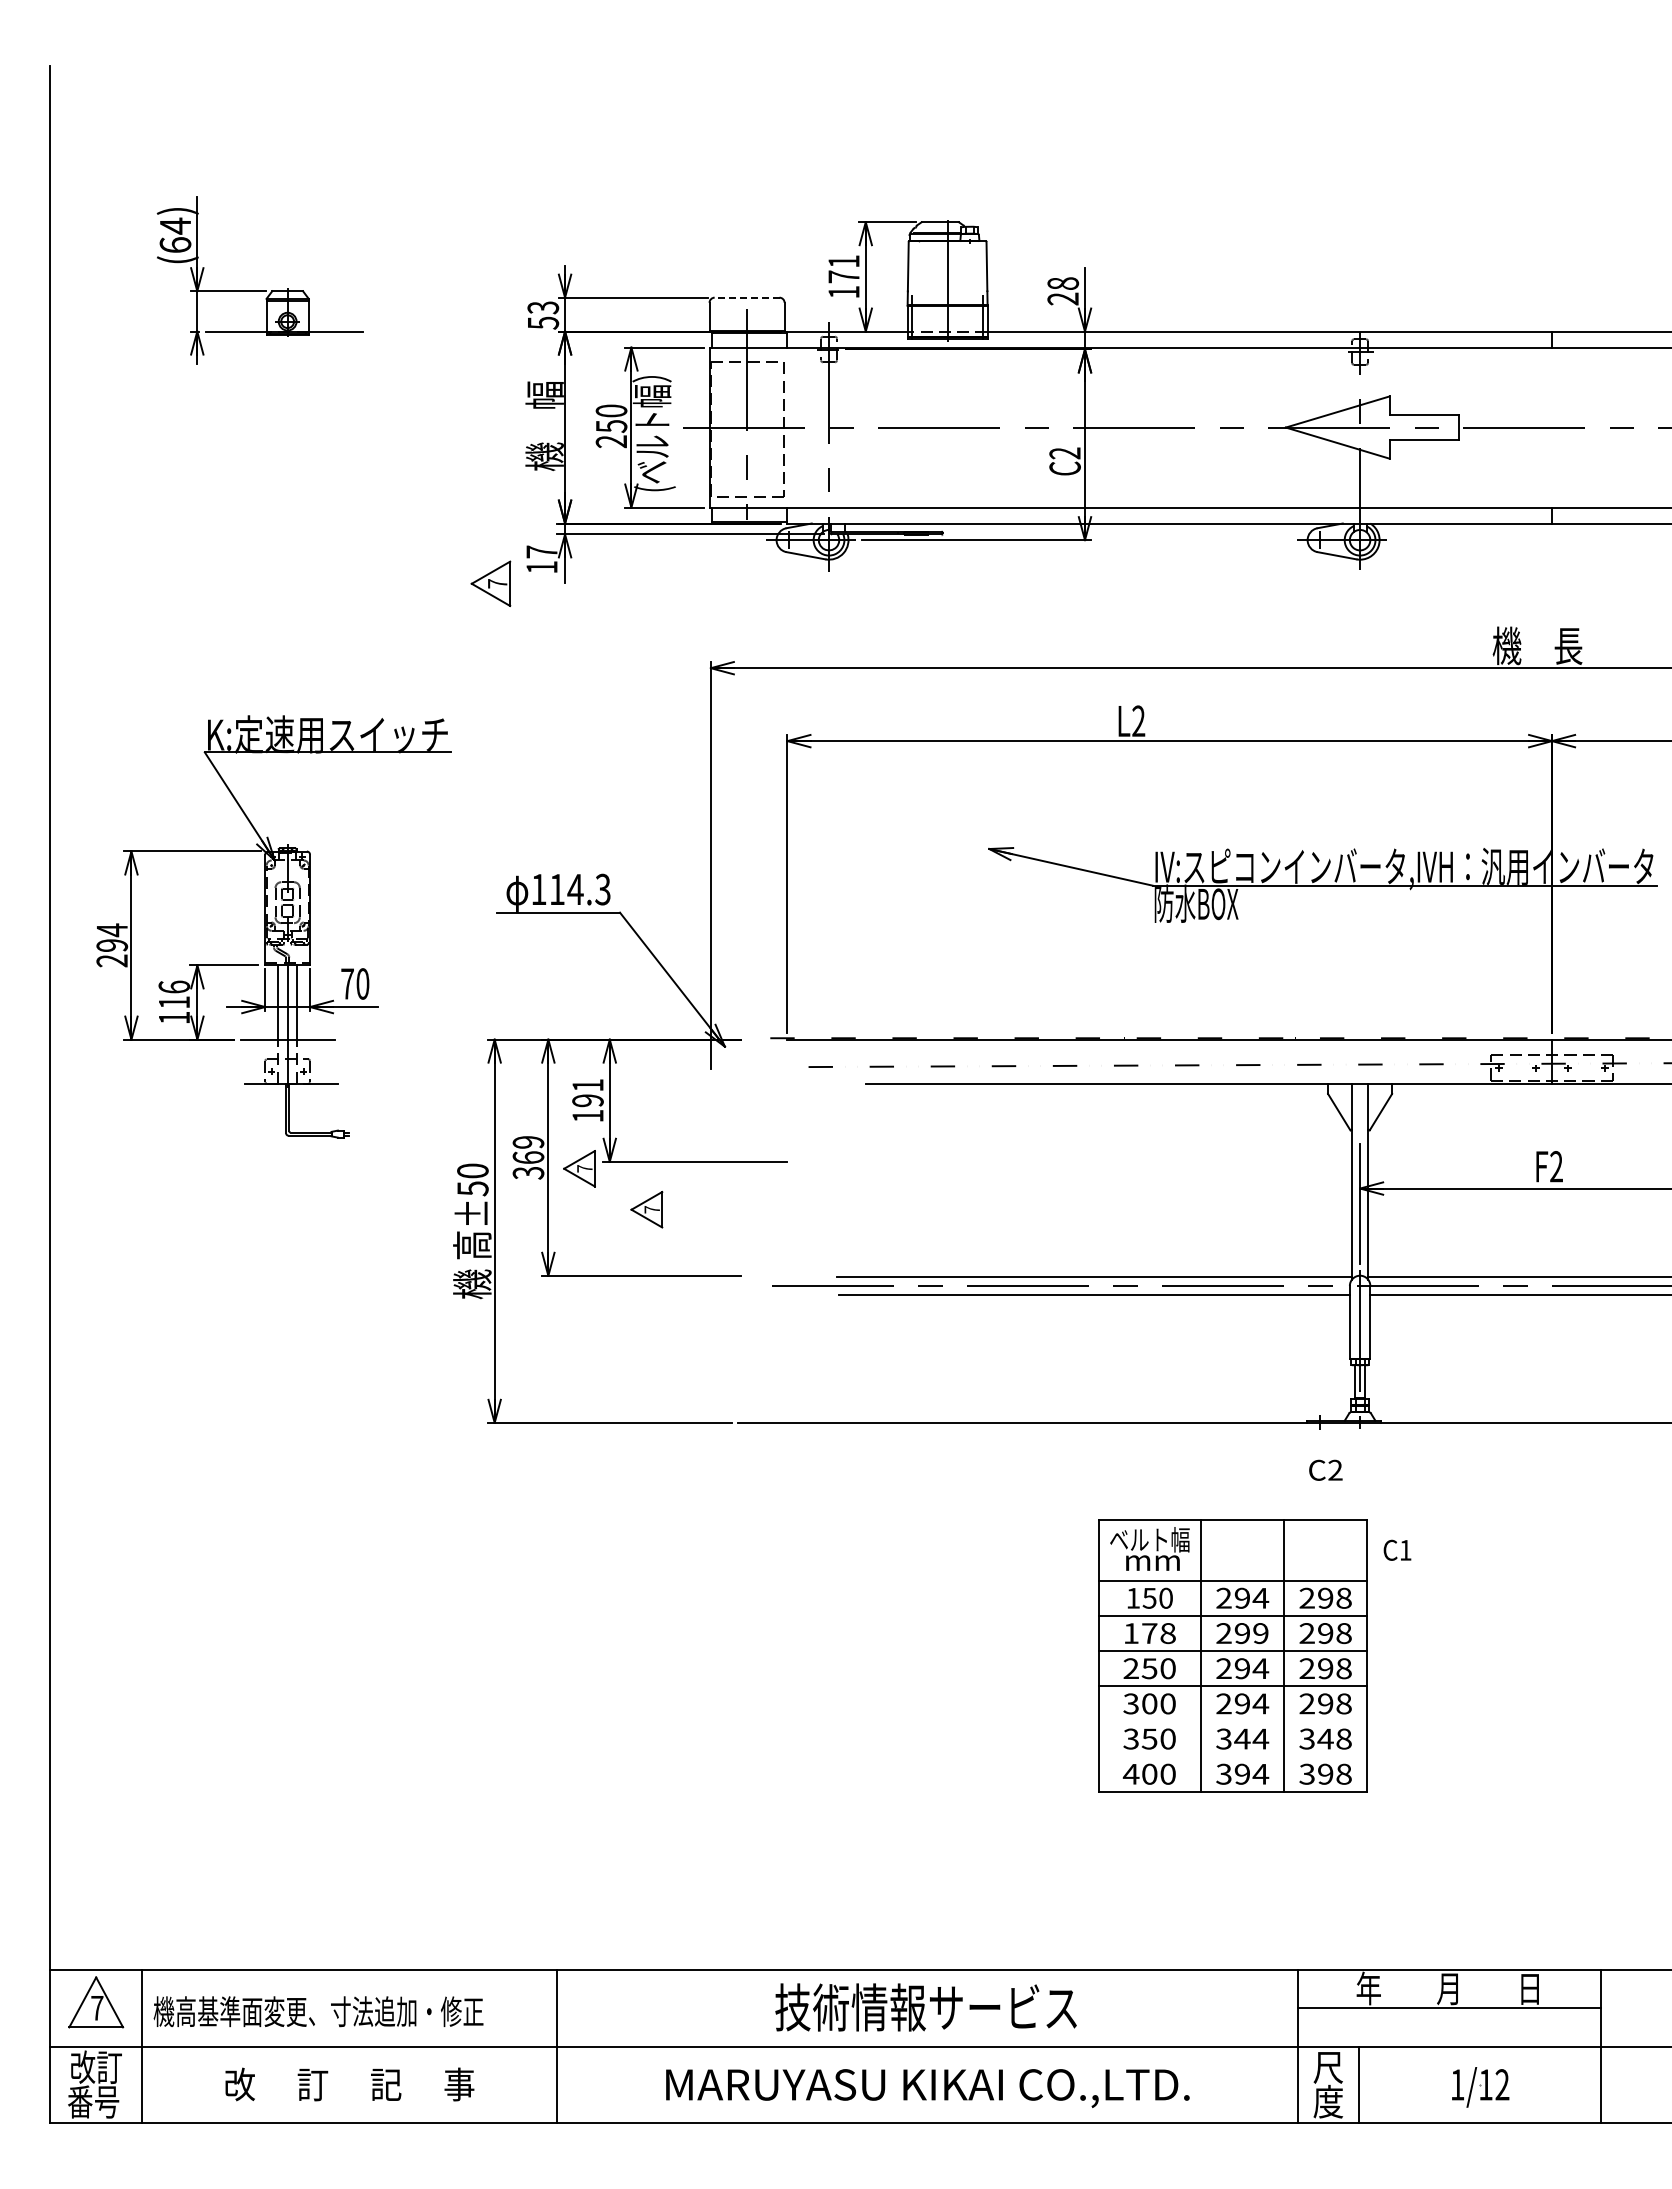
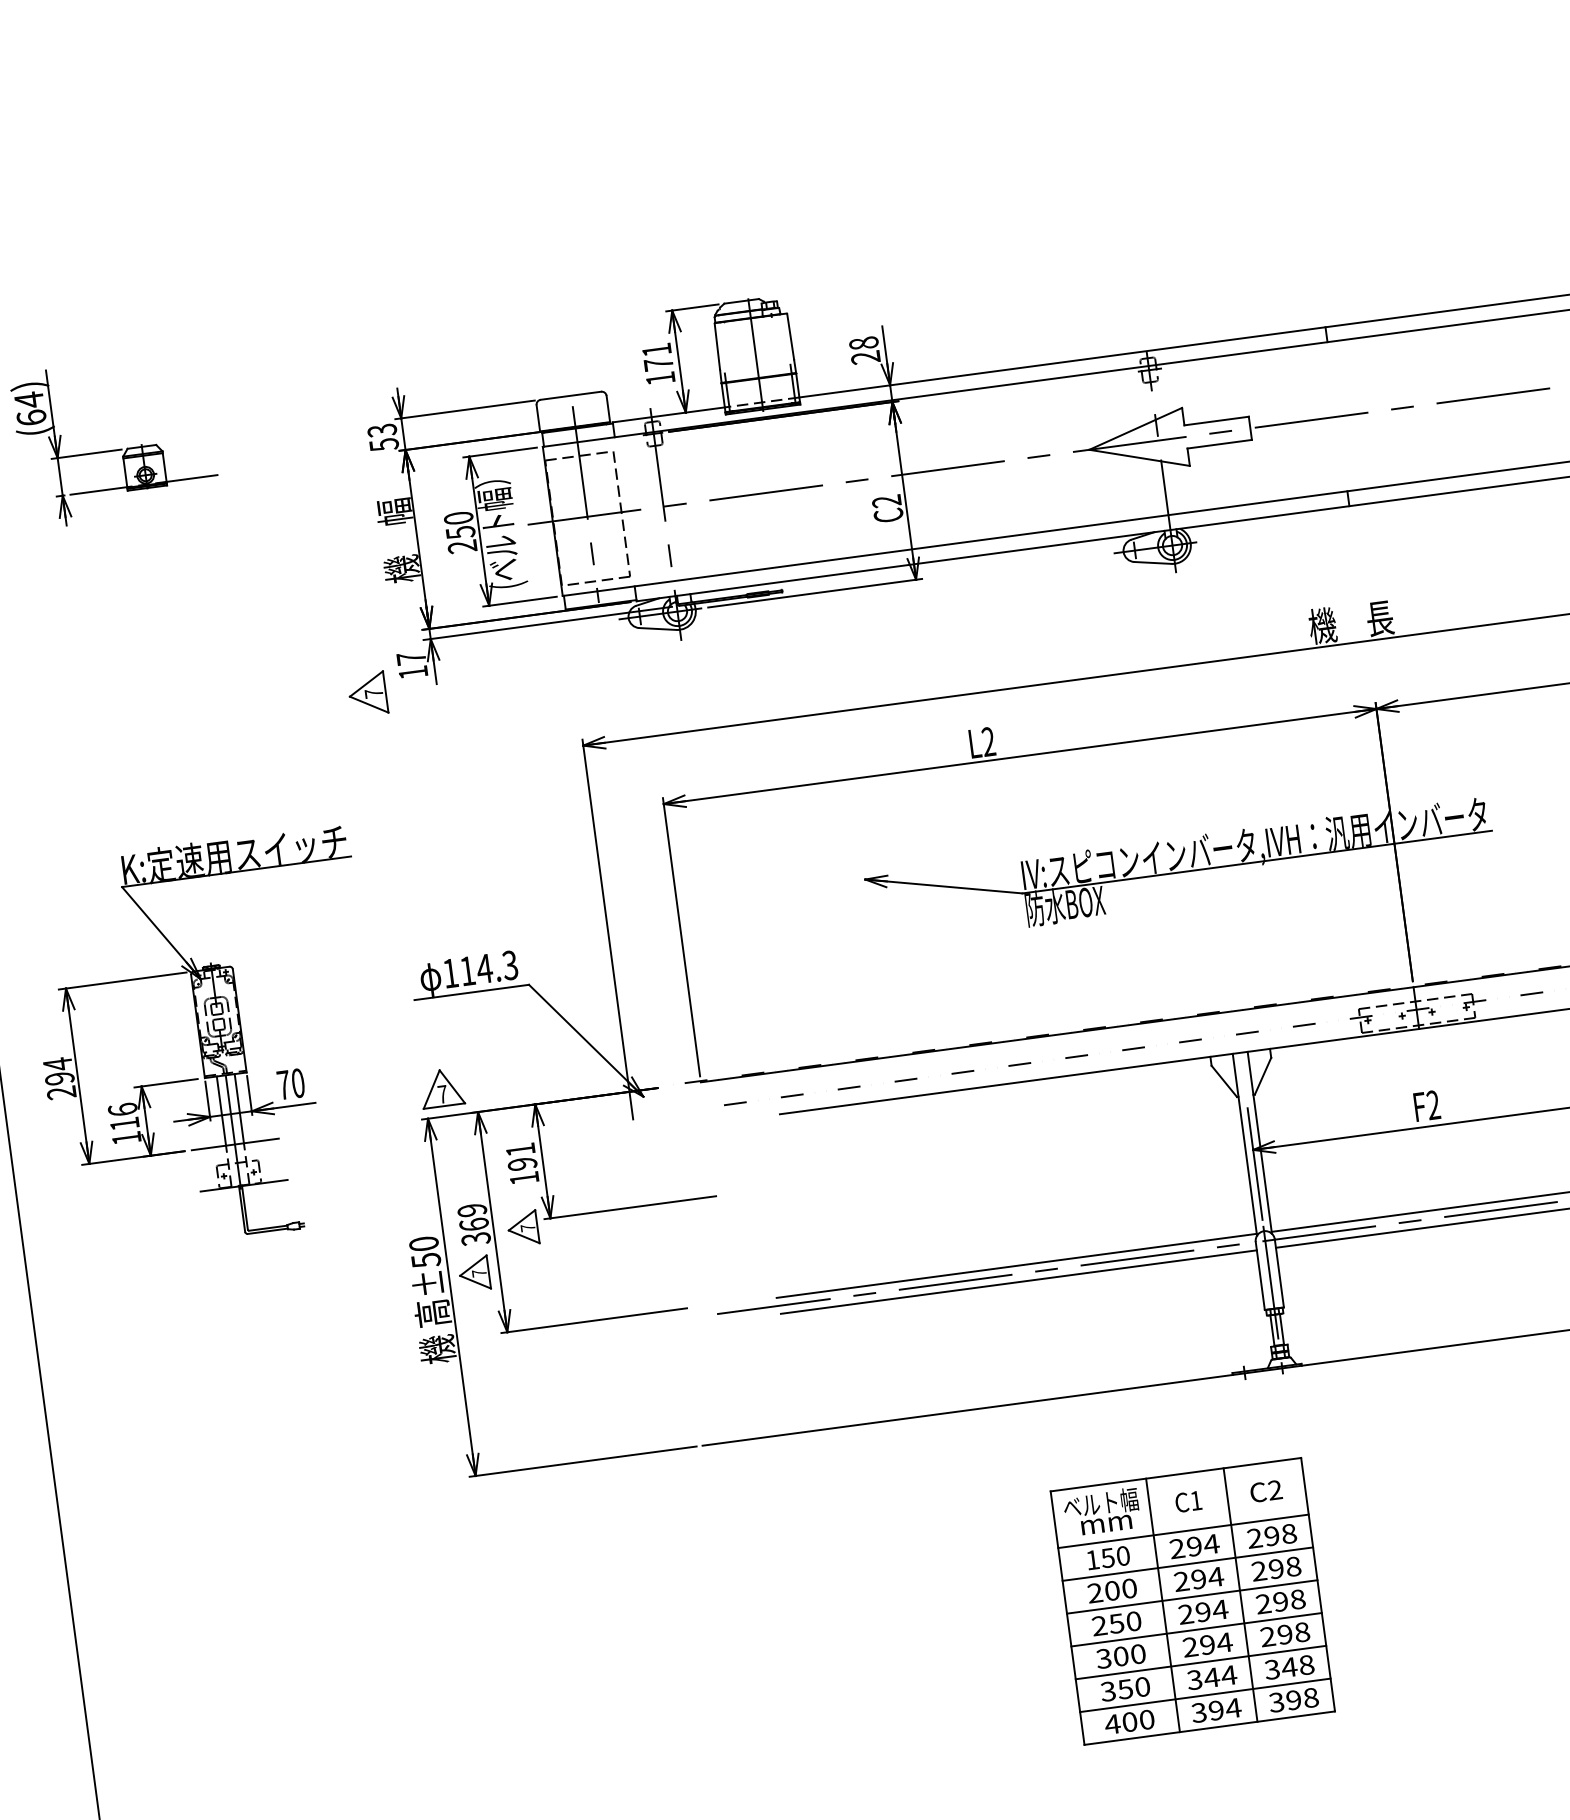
line: (746, 297) -> (570, 395), dashed -> solid
part: (513, 1009) -> (441, 1088), added
part: (646, 1209) -> (474, 1273), moved
text: (1325, 1469) -> (1265, 1490), moved
text: (1397, 1549) -> (1188, 1501), moved
text: (1149, 1633) -> (1112, 1590), 178 -> 200
text: (1260, 1633) -> (1215, 1577), 299 -> 294
line: (1232, 1721) -> (1200, 1662), added
line: (1232, 1756) -> (1204, 1695), added

